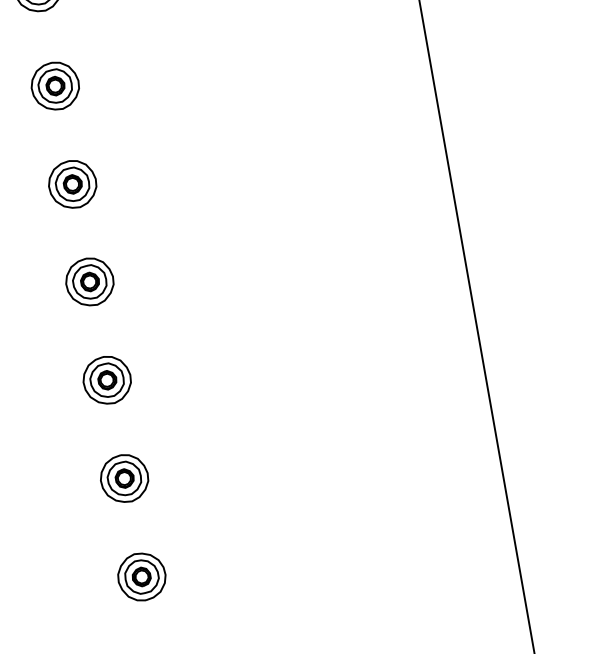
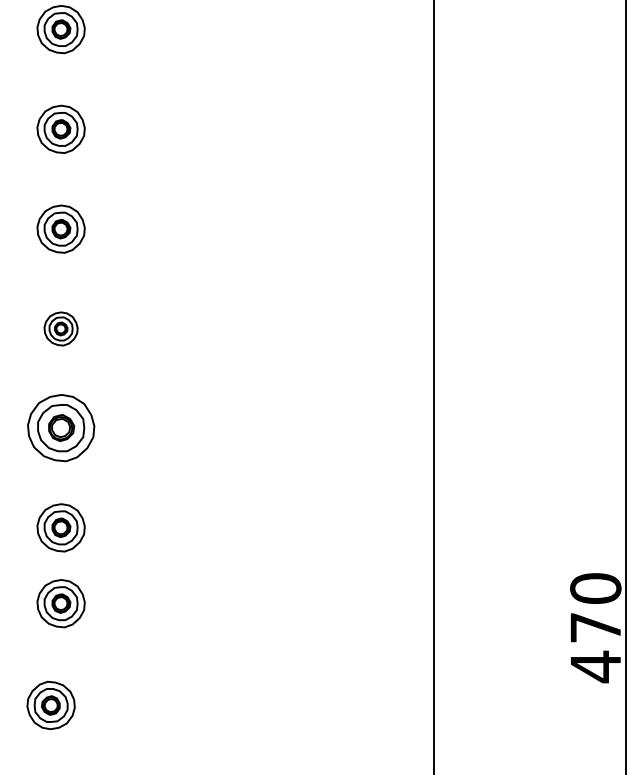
part: (71, 184) -> (60, 328), size x0.7
part: (89, 281) -> (60, 427), size x1.4
part: (123, 478) -> (60, 603), moved
part: (141, 577) -> (50, 705), moved

